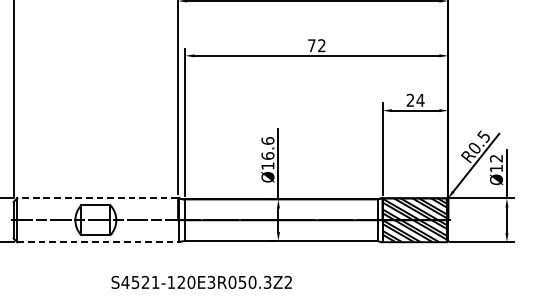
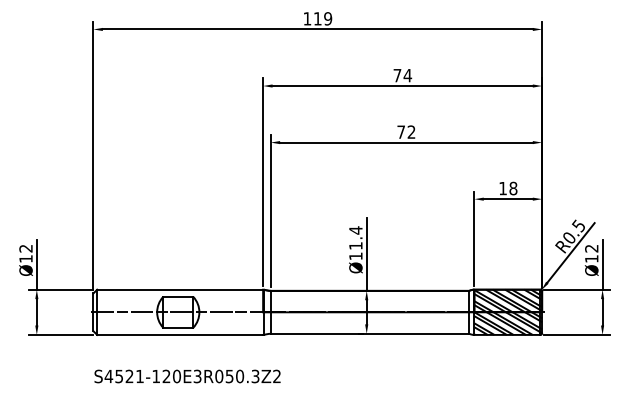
text: (415, 100) -> (508, 188), 24 -> 18
text: (267, 147) -> (355, 237), Ø16.6 -> Ø11.4
line: (98, 198) -> (180, 289), dashed -> solid
line: (98, 241) -> (180, 334), dashed -> solid
text: (201, 282) -> (187, 376), moved

